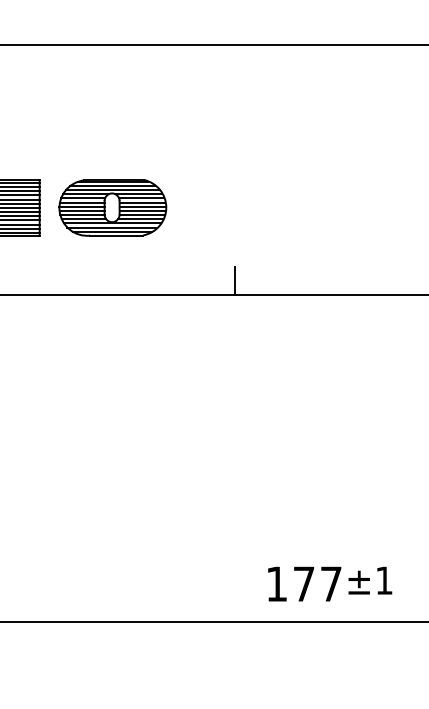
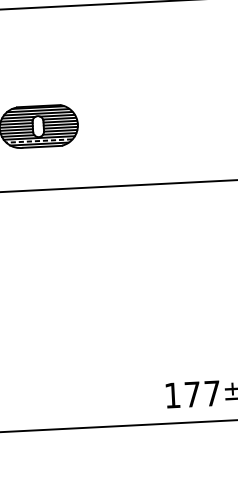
line: (112, 227) -> (39, 141), solid -> dashed
line: (235, 280) -> (131, 175), removed

